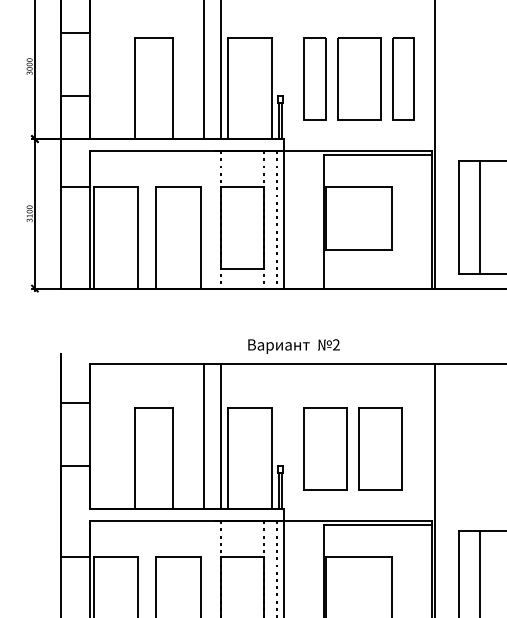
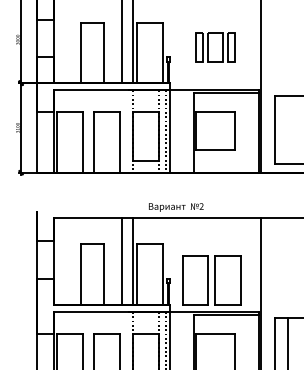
part: (359, 79) -> (215, 47), size x0.6
line: (479, 218) -> (287, 130), removed
part: (352, 448) -> (211, 280), moved

